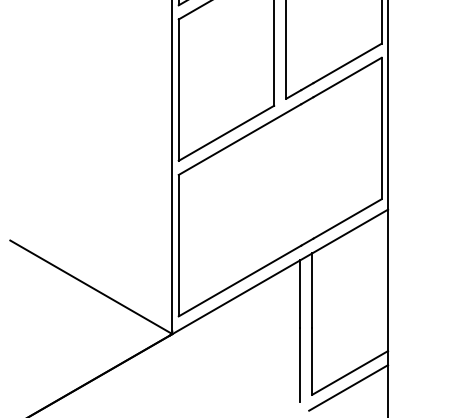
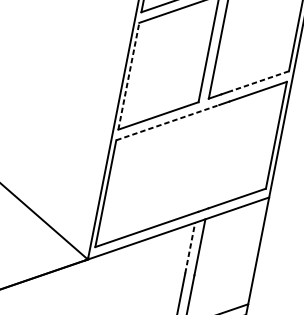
line: (347, 63) -> (260, 81), solid -> dashed
line: (178, 90) -> (128, 76), solid -> dashed
line: (240, 139) -> (168, 122), solid -> dashed
line: (300, 294) -> (190, 248), solid -> dashed

